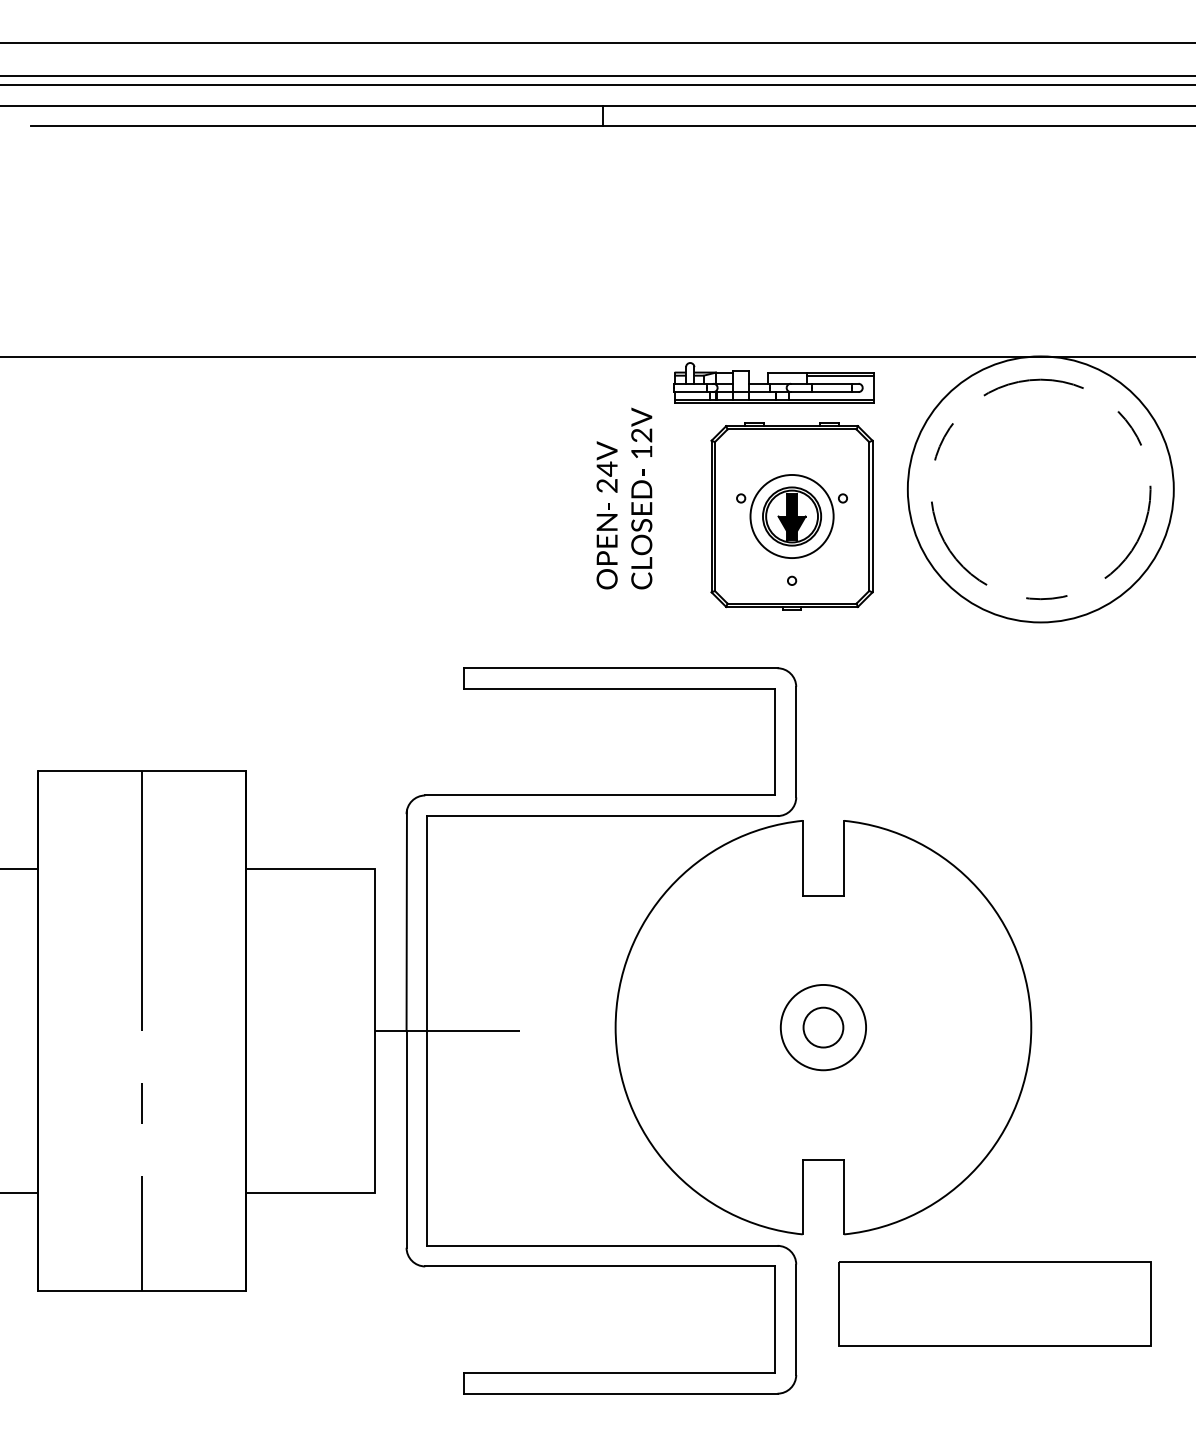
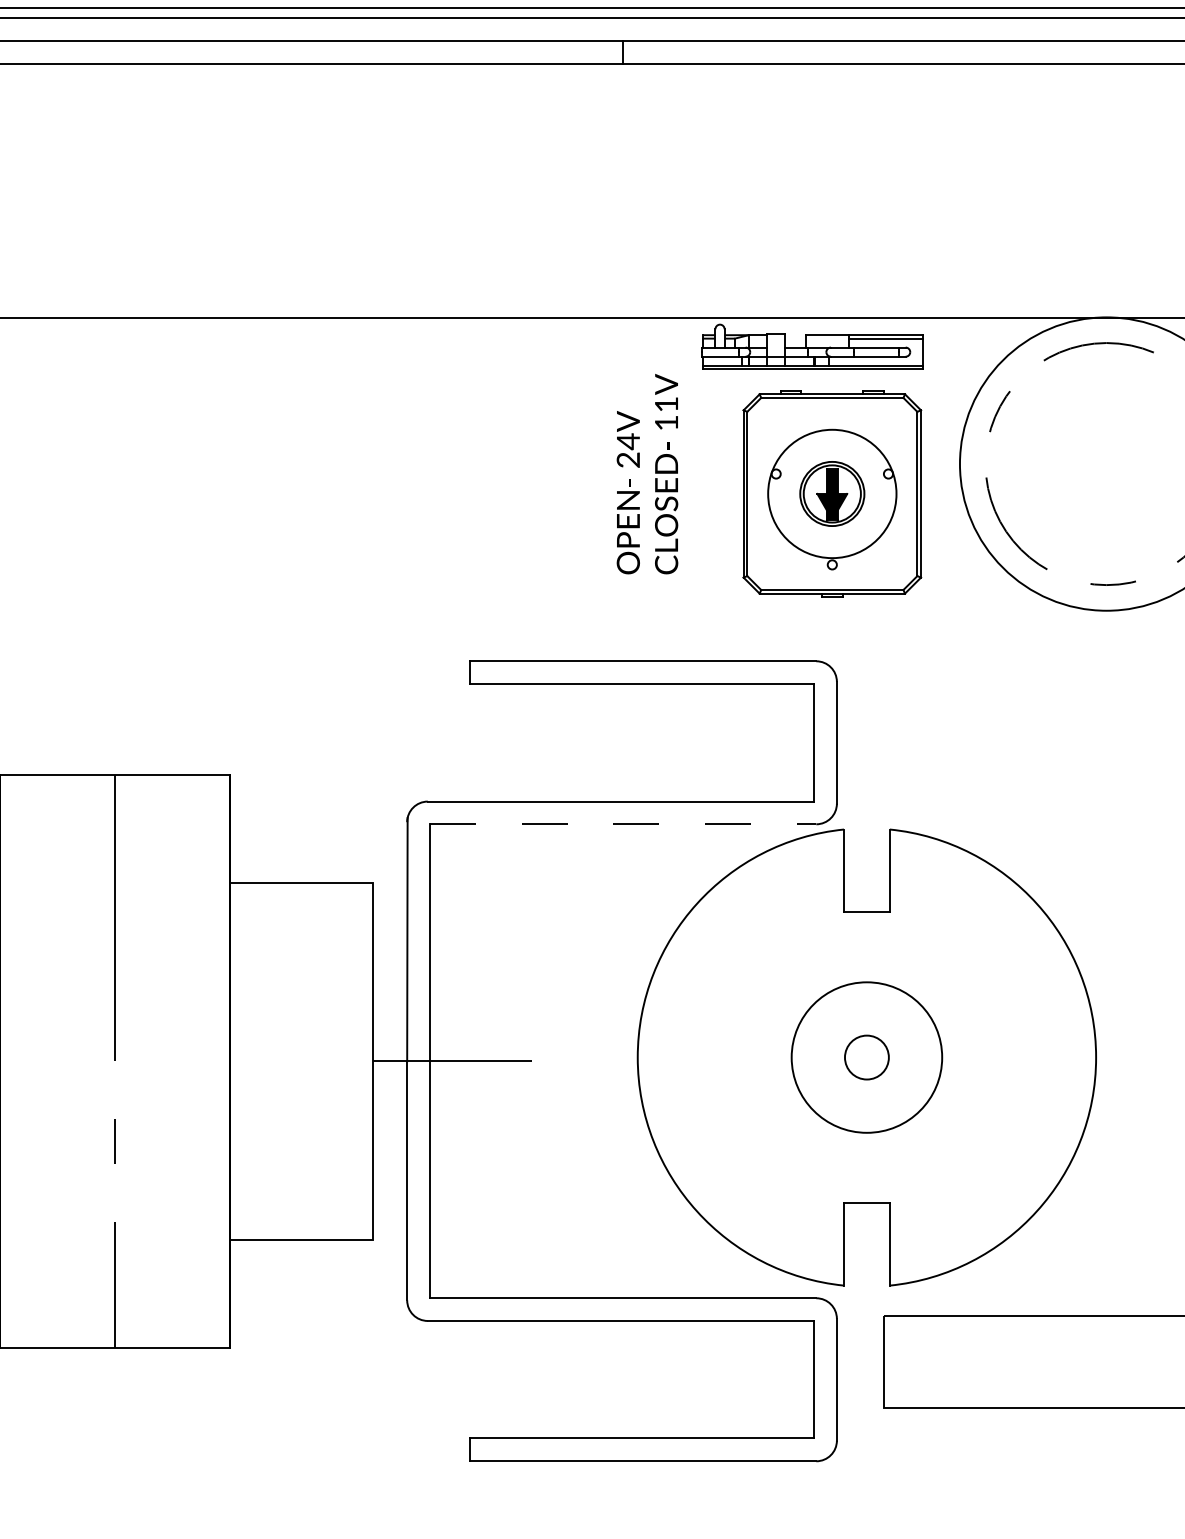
text: (641, 435) -> (666, 404), 12V -> 11V
circle: (791, 516) -> (831, 493), size x1.4
line: (602, 816) -> (623, 824), solid -> dashed
circle: (823, 1027) -> (866, 1057), size x1.6

